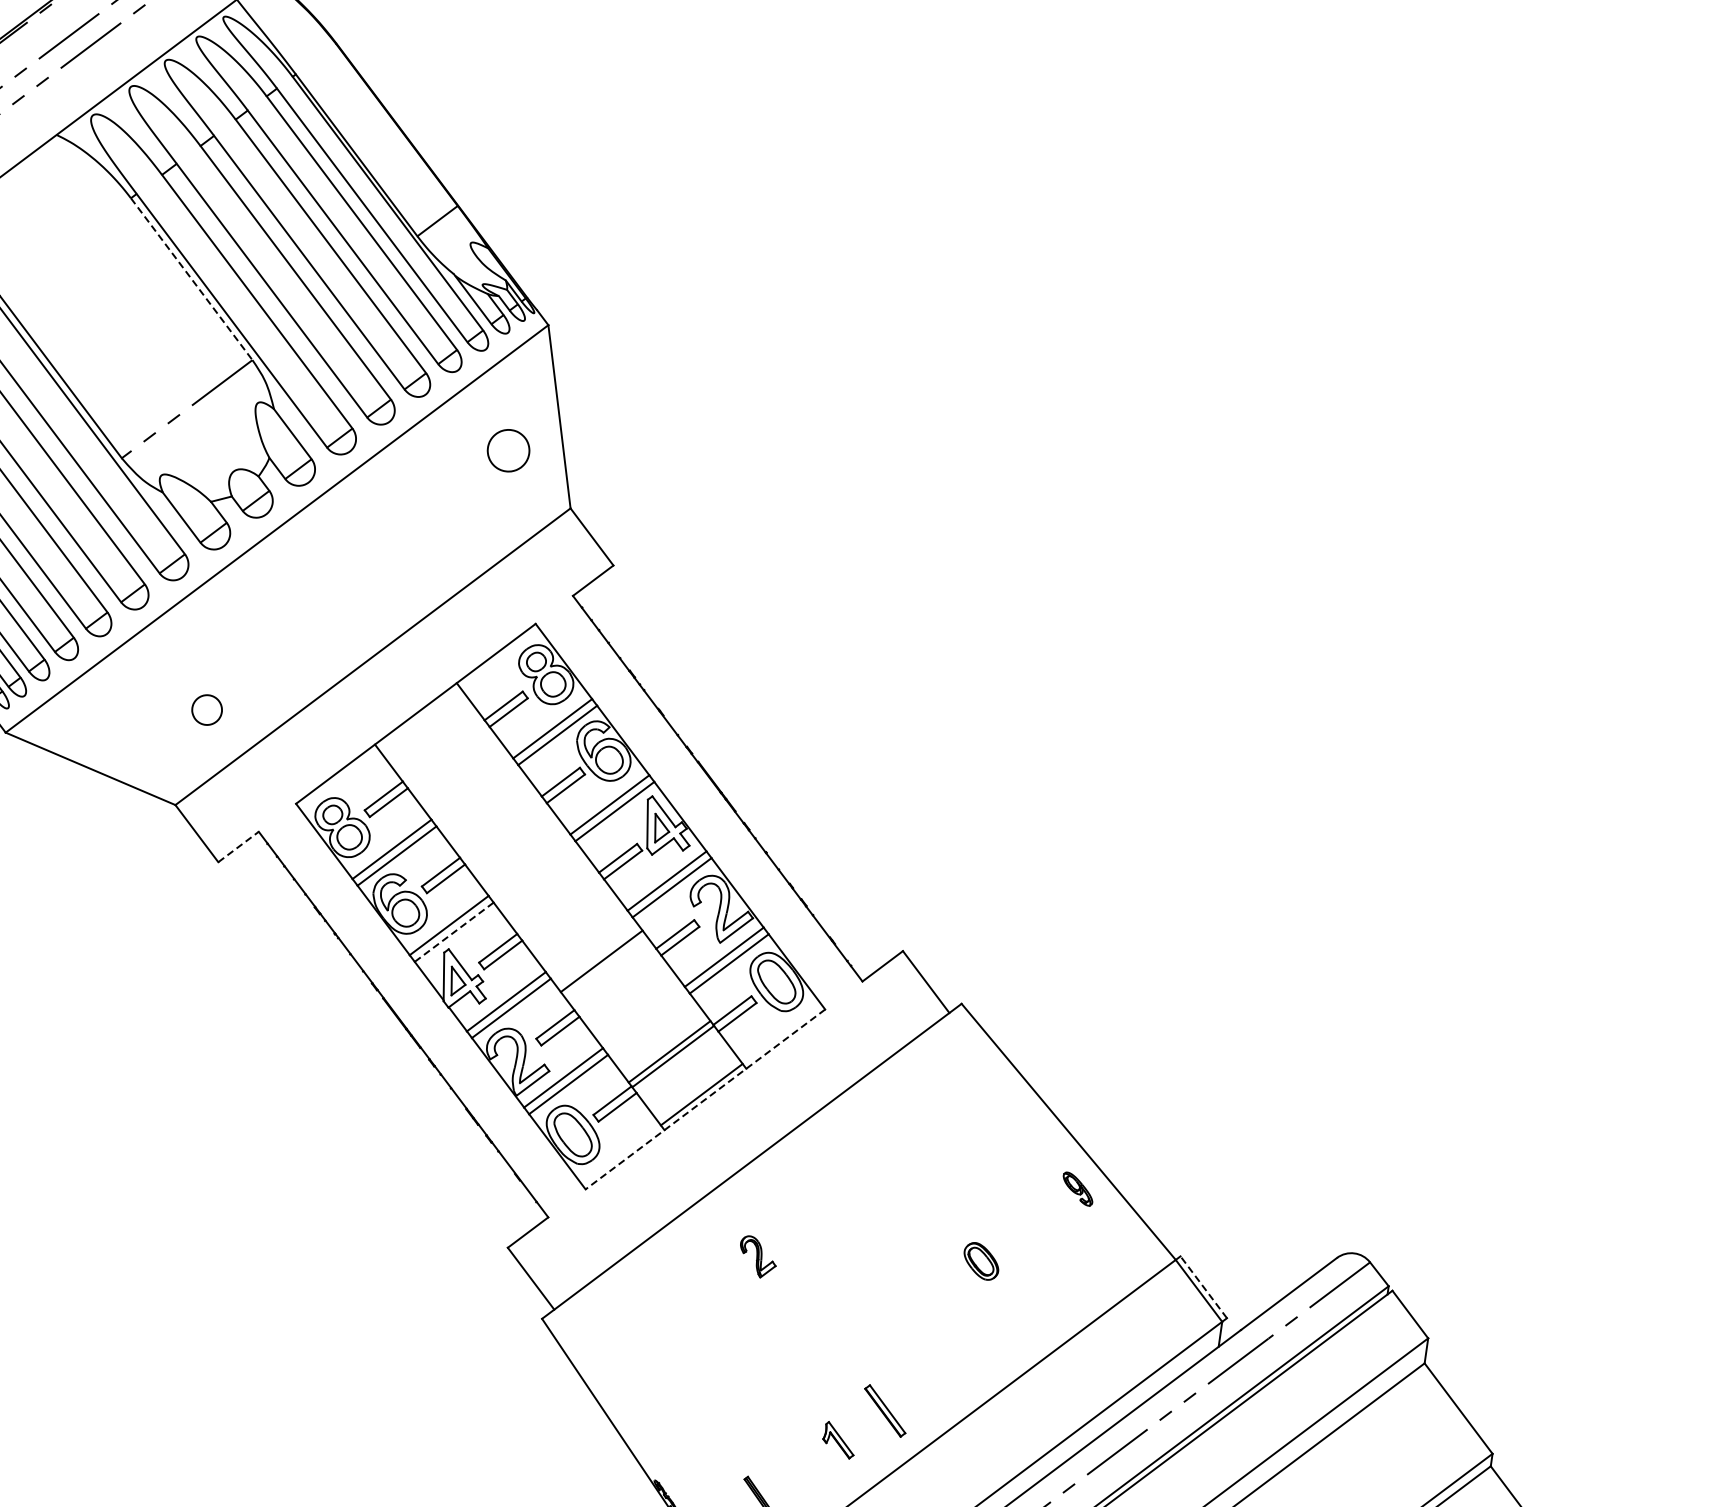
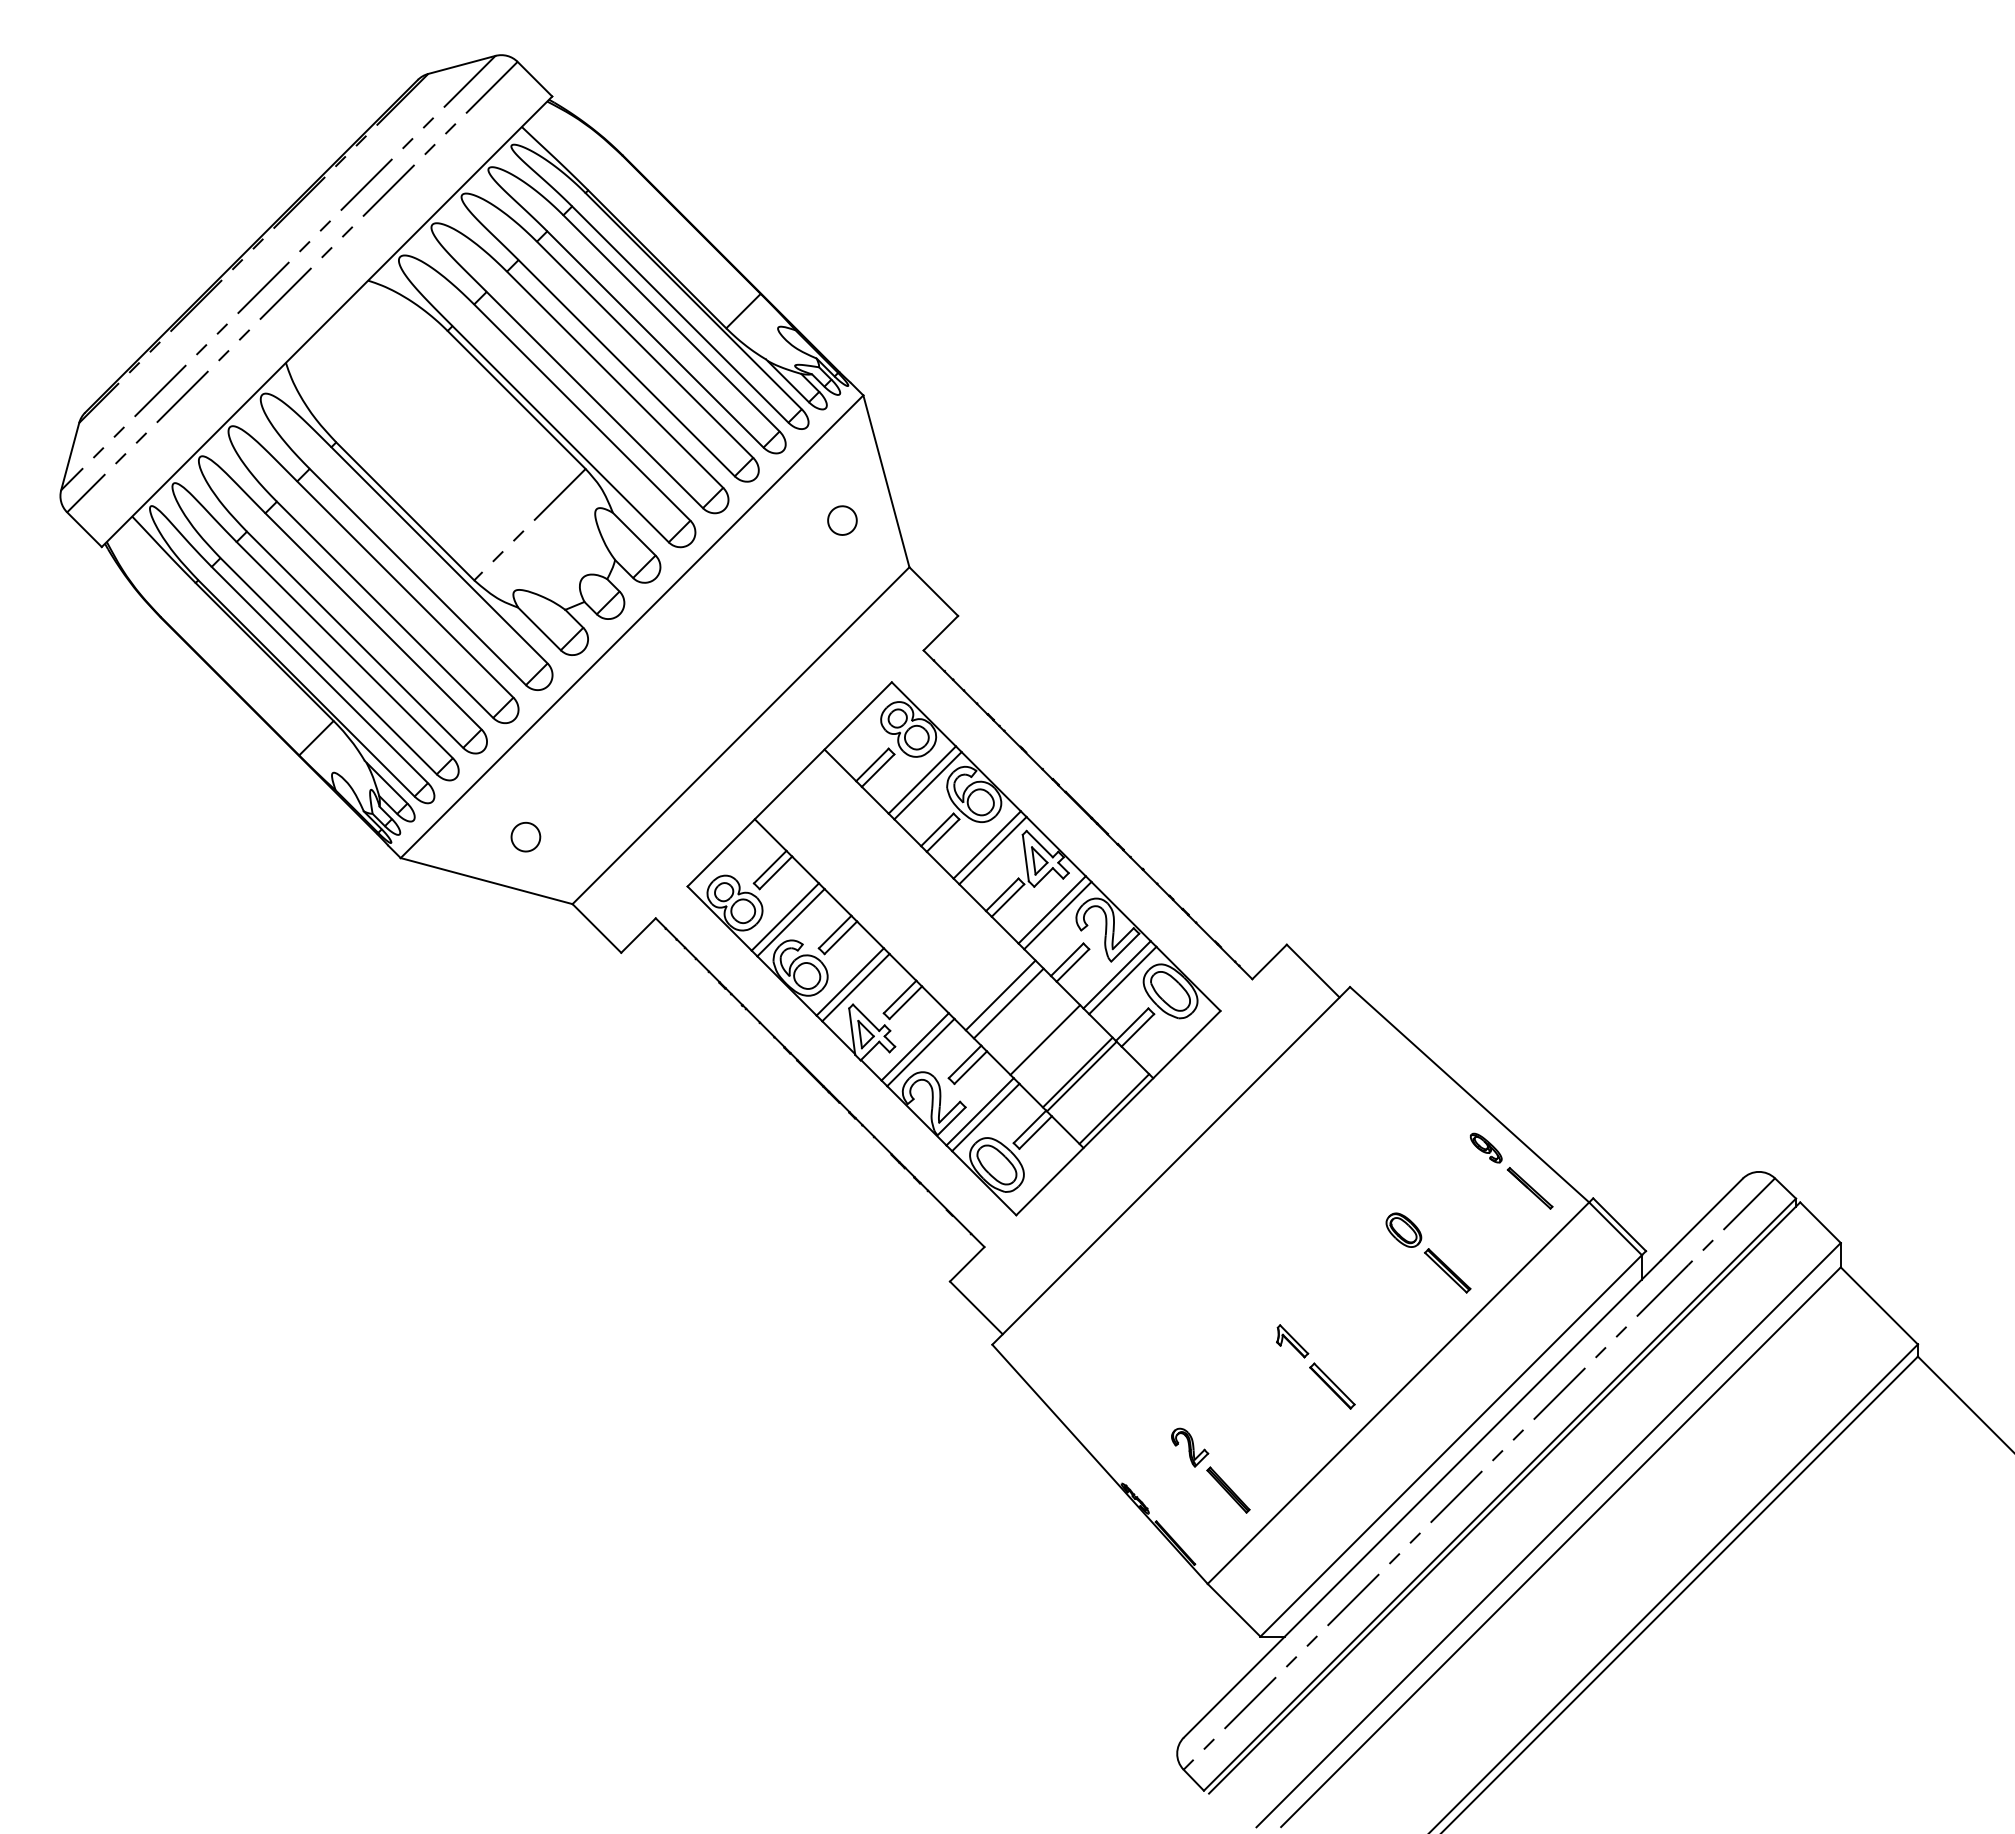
line: (191, 279) -> (516, 400), dashed -> solid
part: (508, 450) -> (842, 520), size x0.71
part: (206, 709) -> (525, 836), moved
line: (238, 846) -> (638, 935), dashed -> solid
line: (453, 932) -> (855, 987), dashed -> solid
line: (608, 970) -> (1008, 1003), added
line: (641, 1013) -> (1045, 1039), added
line: (705, 1099) -> (1118, 1113), dashed -> solid
part: (1116, 1236) -> (1529, 1188), added
part: (758, 1257) -> (1190, 1447), moved
line: (1203, 1287) -> (1619, 1224), dashed -> solid
part: (1020, 1309) -> (1447, 1270), added
part: (839, 1440) -> (1292, 1341), moved

